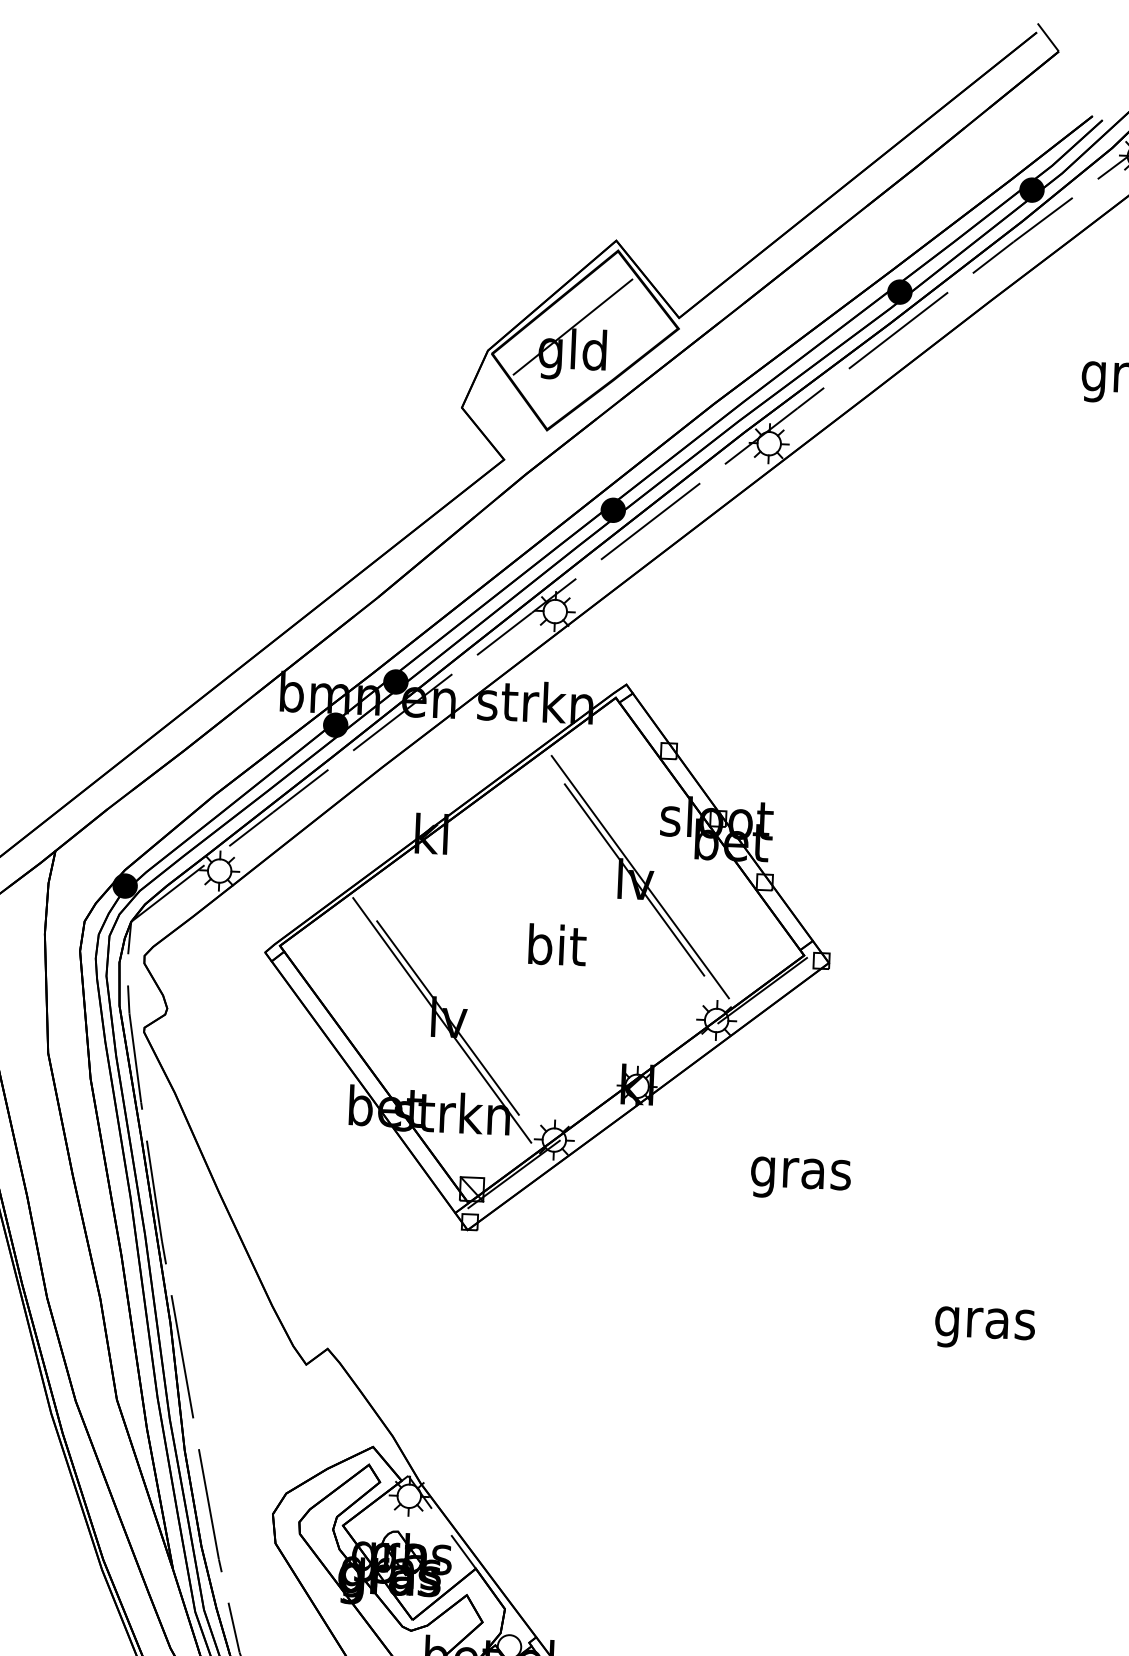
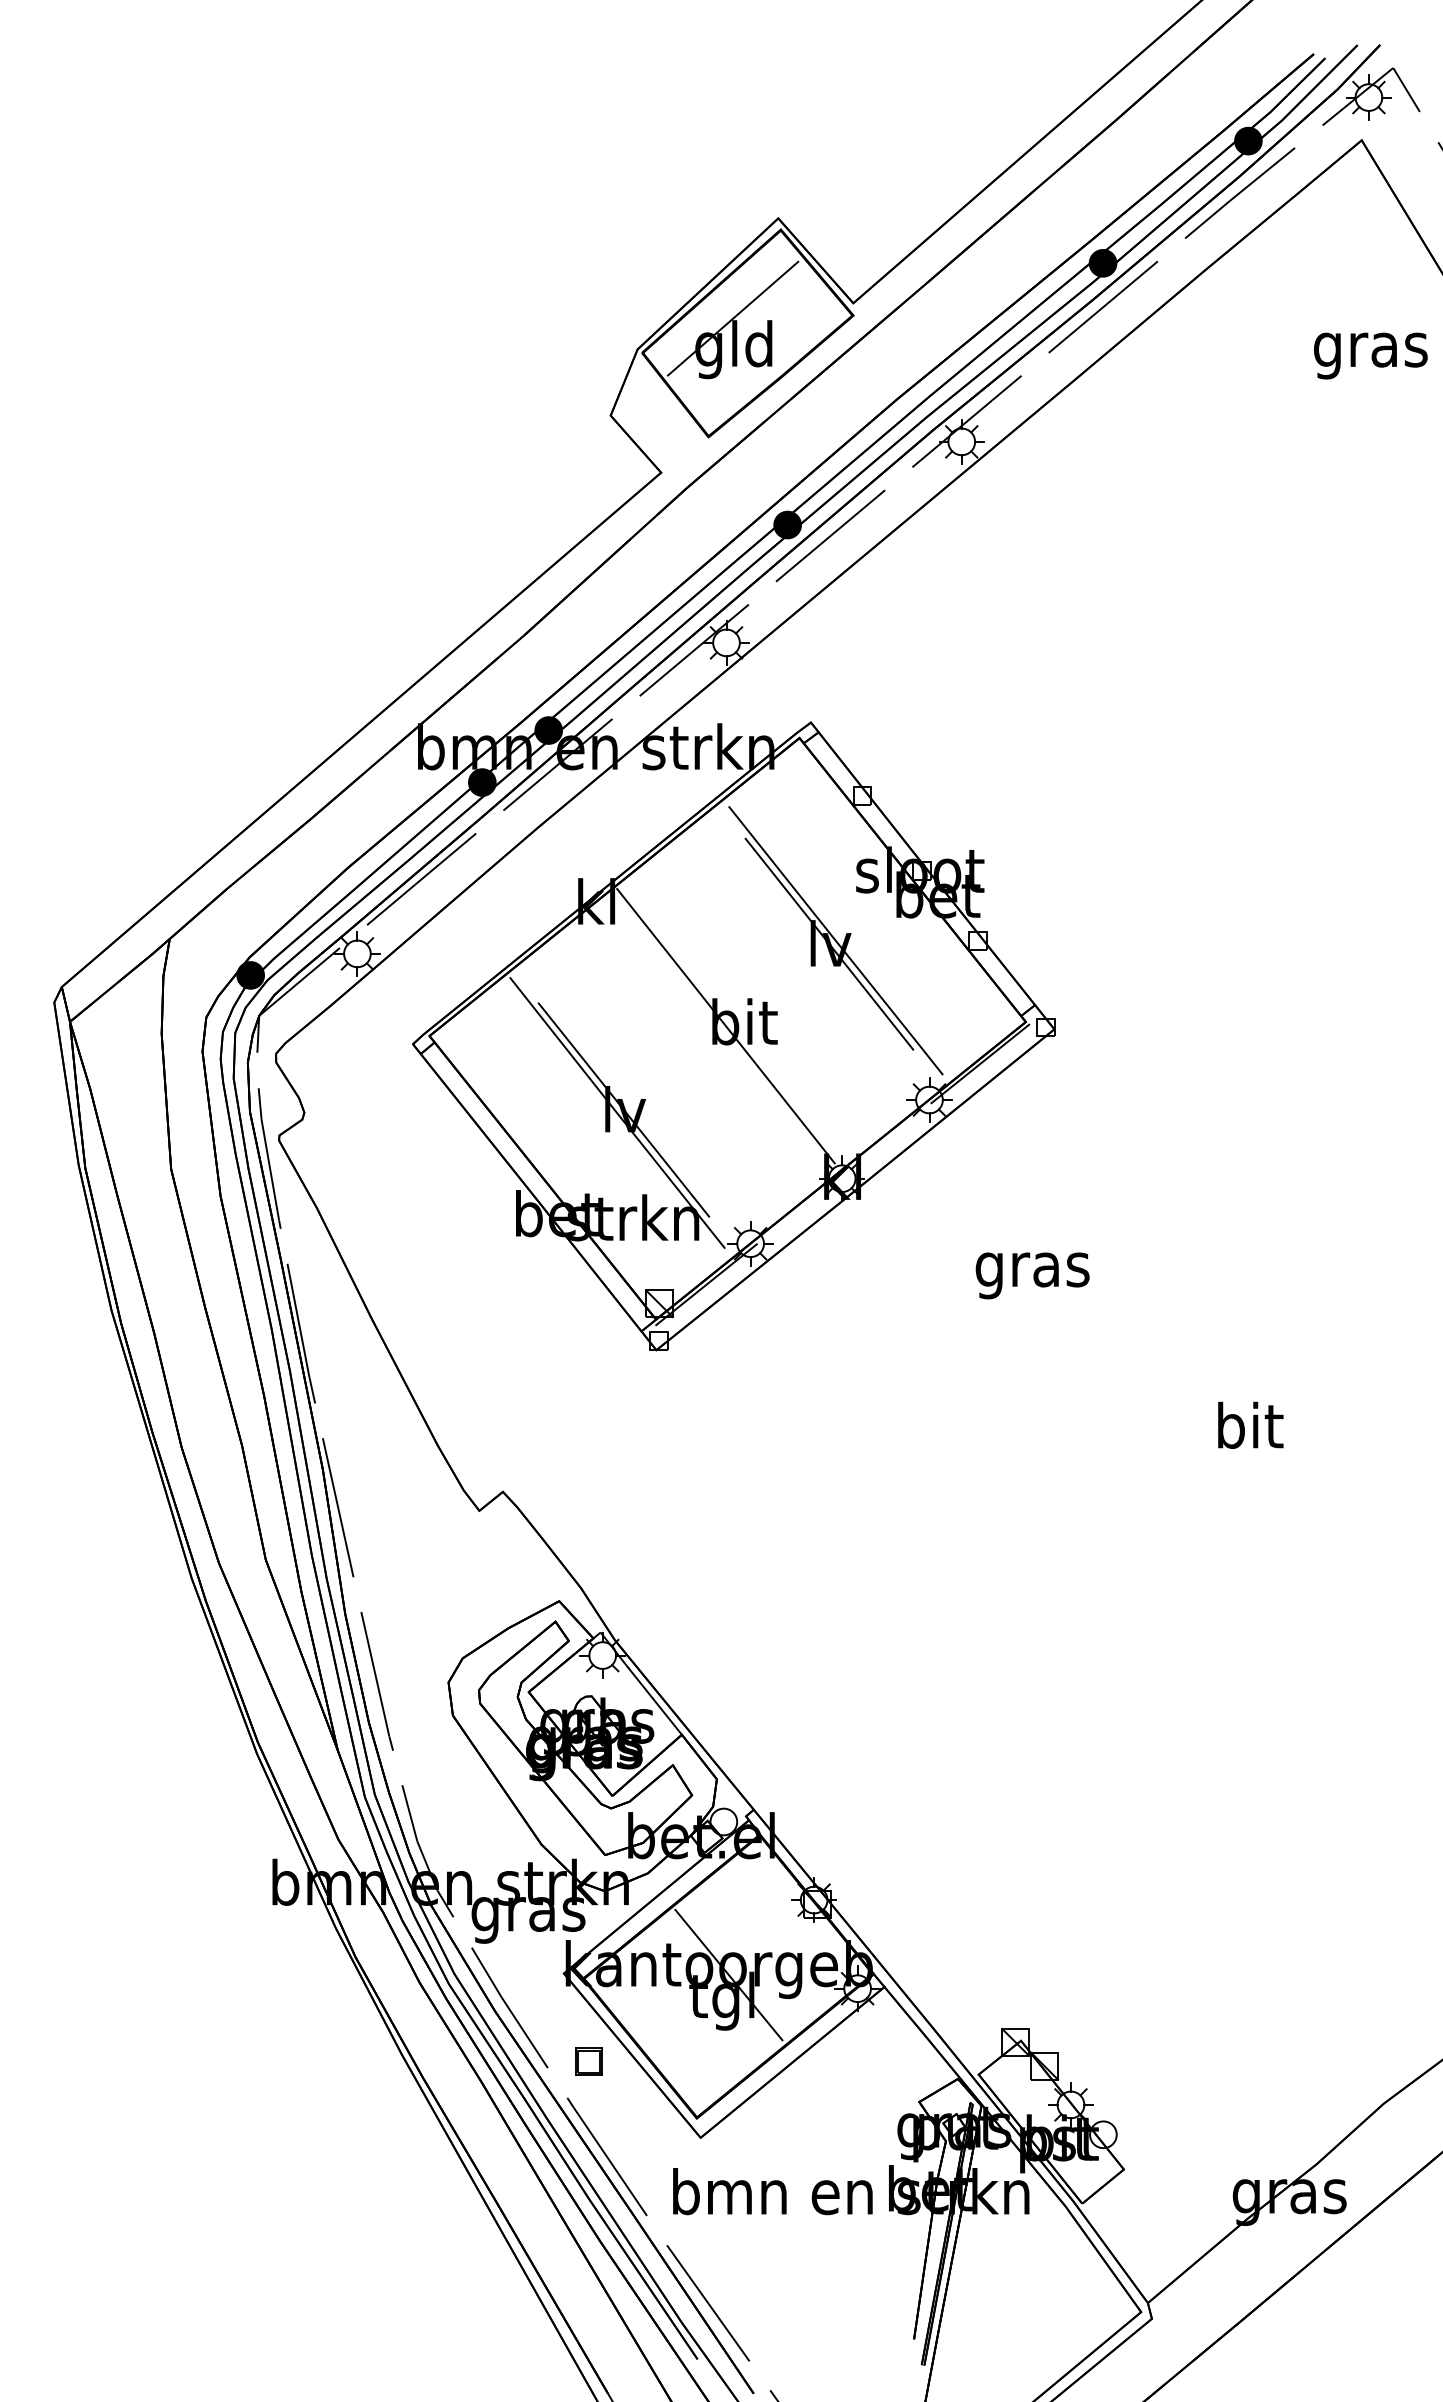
line: (540, 947) -> (725, 1025), added
text: (985, 1322) -> (1249, 1430), gras -> bit
line: (441, 1521) -> (640, 1682), added

